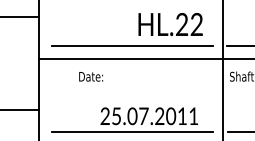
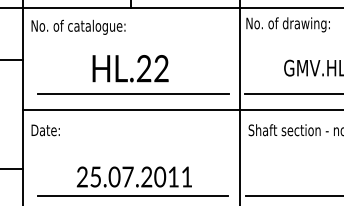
text: (170, 24) -> (130, 68), moved
text: (90, 76) -> (45, 130), moved
text: (148, 115) -> (133, 176), moved

